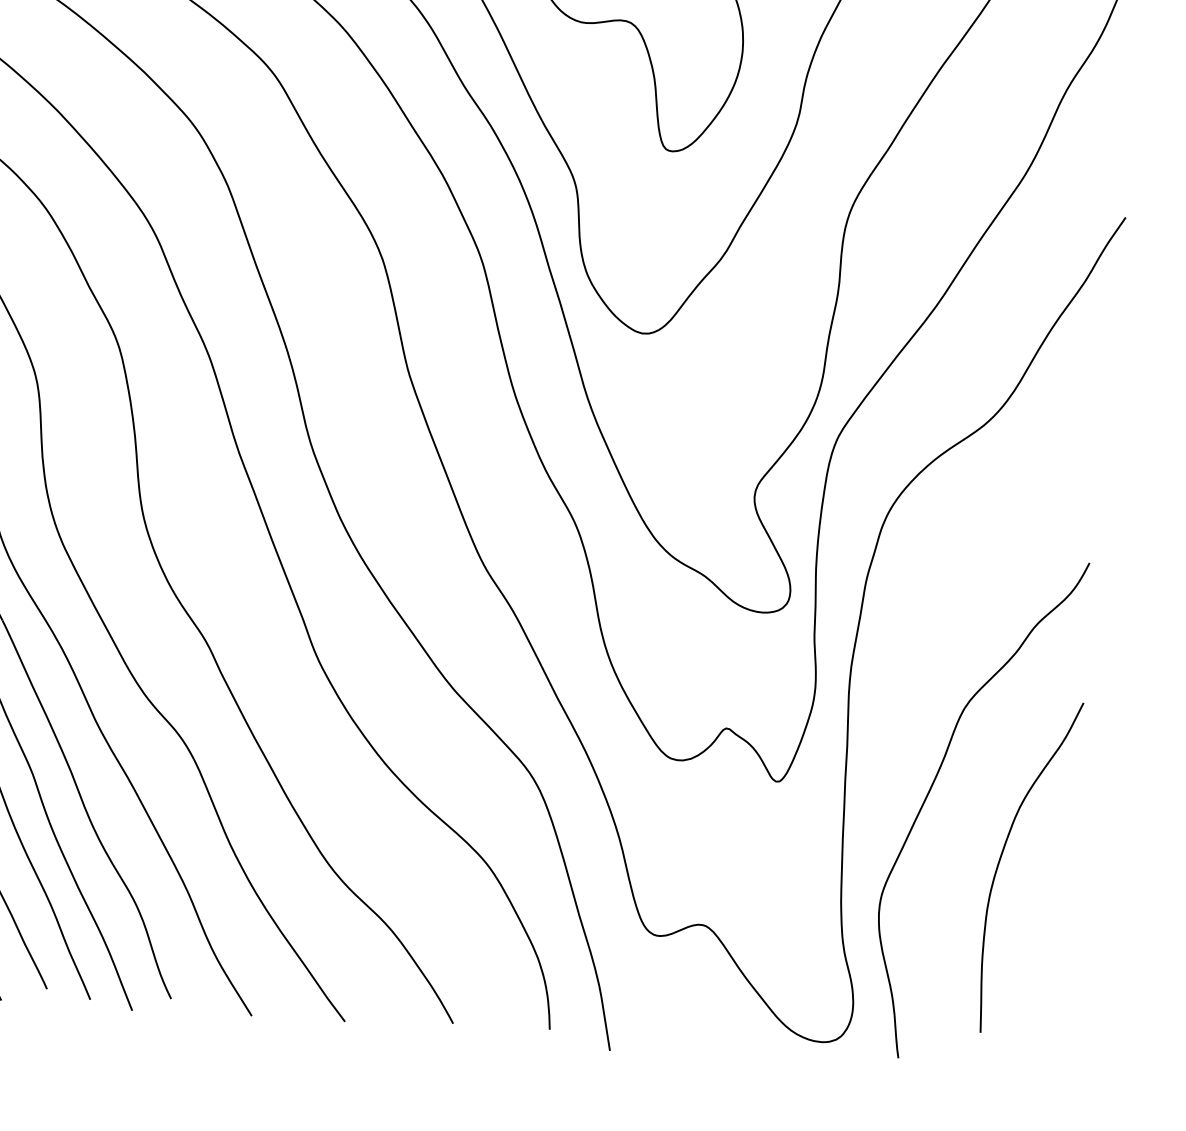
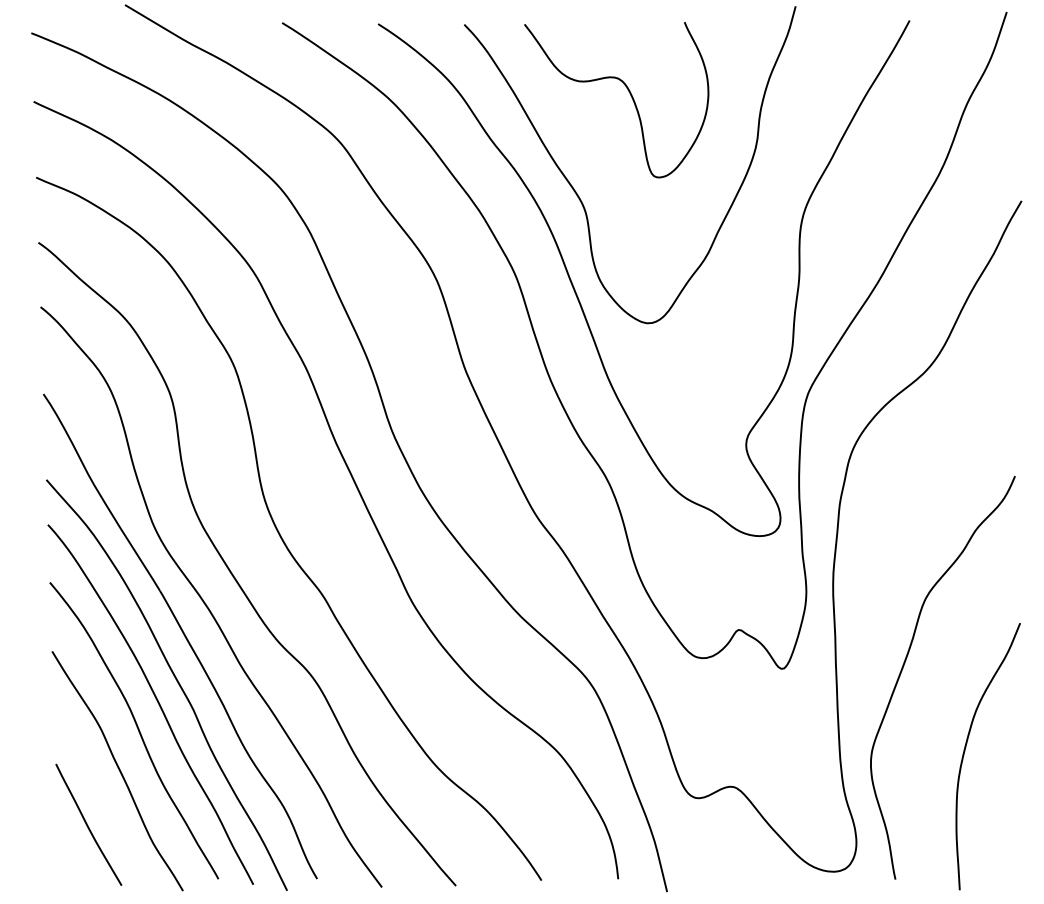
curve: (1001, 858) -> (965, 751), moved

